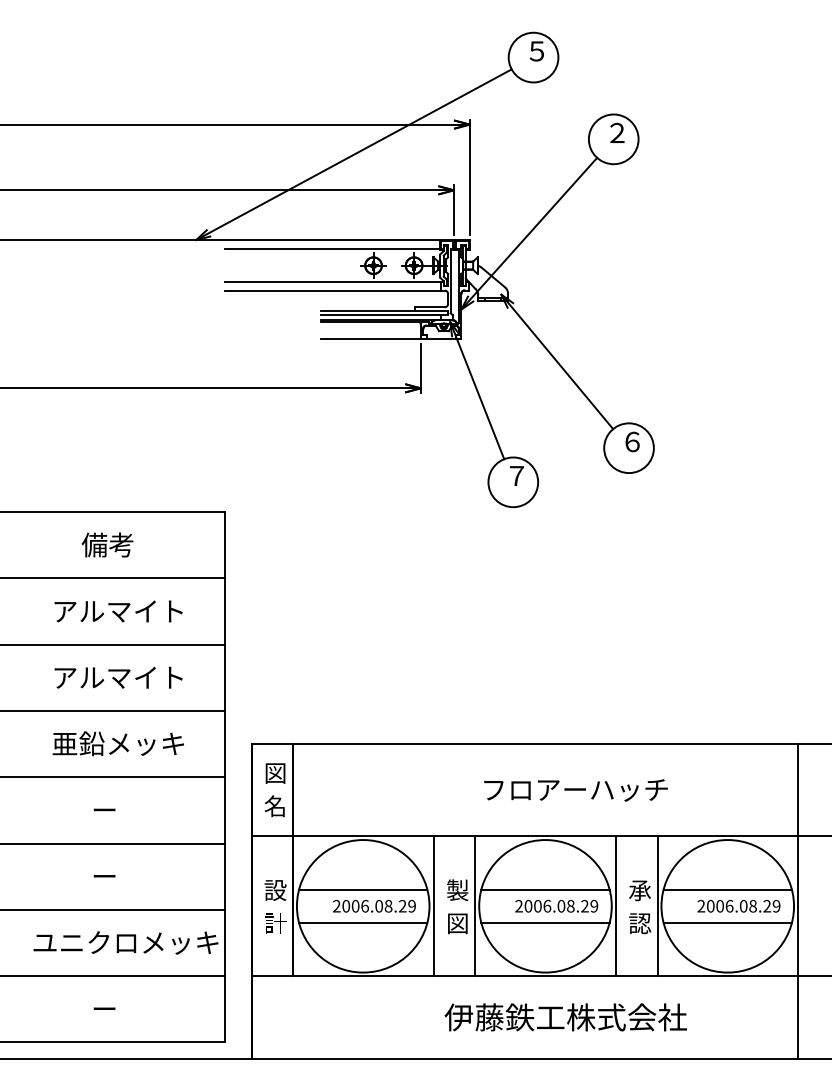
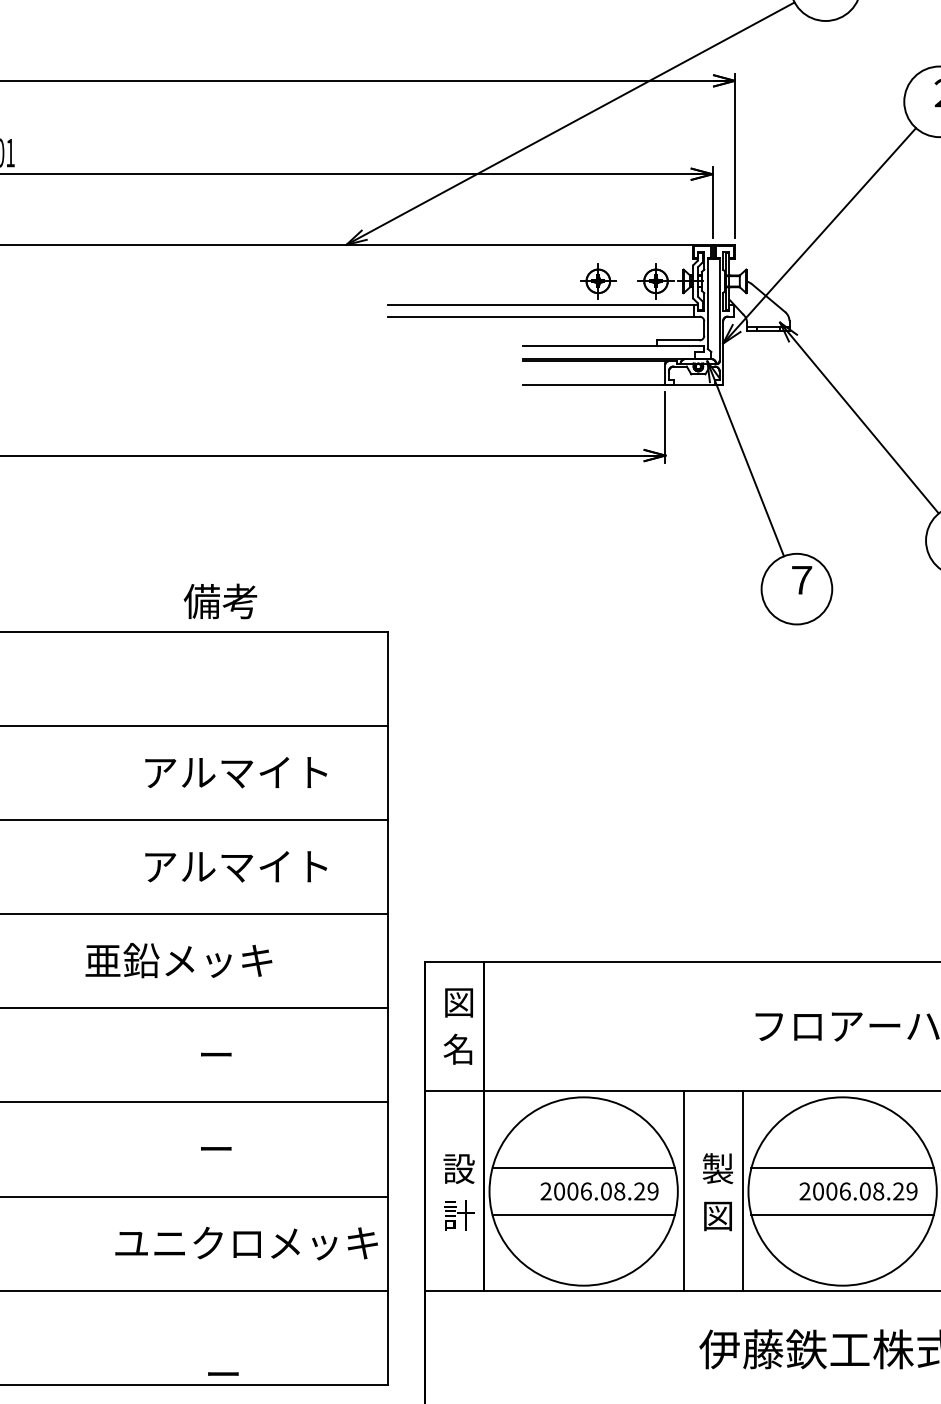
line: (332, 249) -> (540, 258), removed
line: (380, 315) -> (608, 352), removed
text: (107, 544) -> (220, 600), moved
text: (117, 743) -> (177, 960), moved
text: (104, 1008) -> (223, 1373), moved

